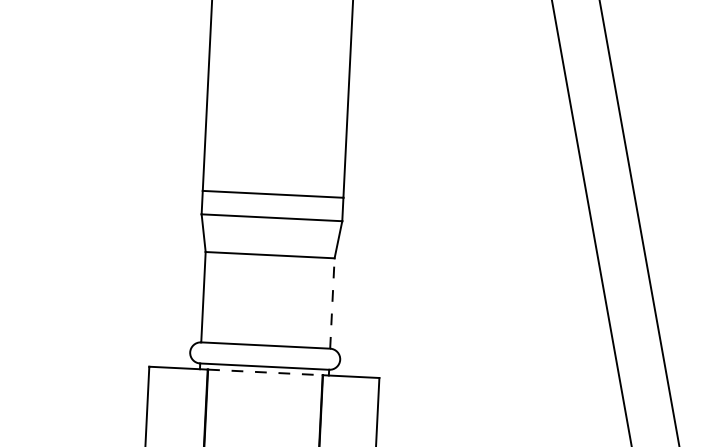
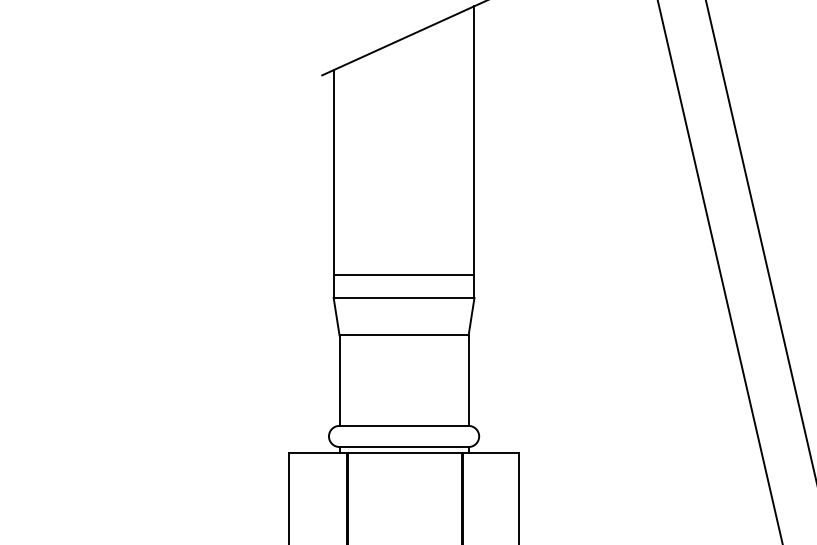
line: (332, 303) -> (468, 380), dashed -> solid
line: (265, 372) -> (405, 452), dashed -> solid

